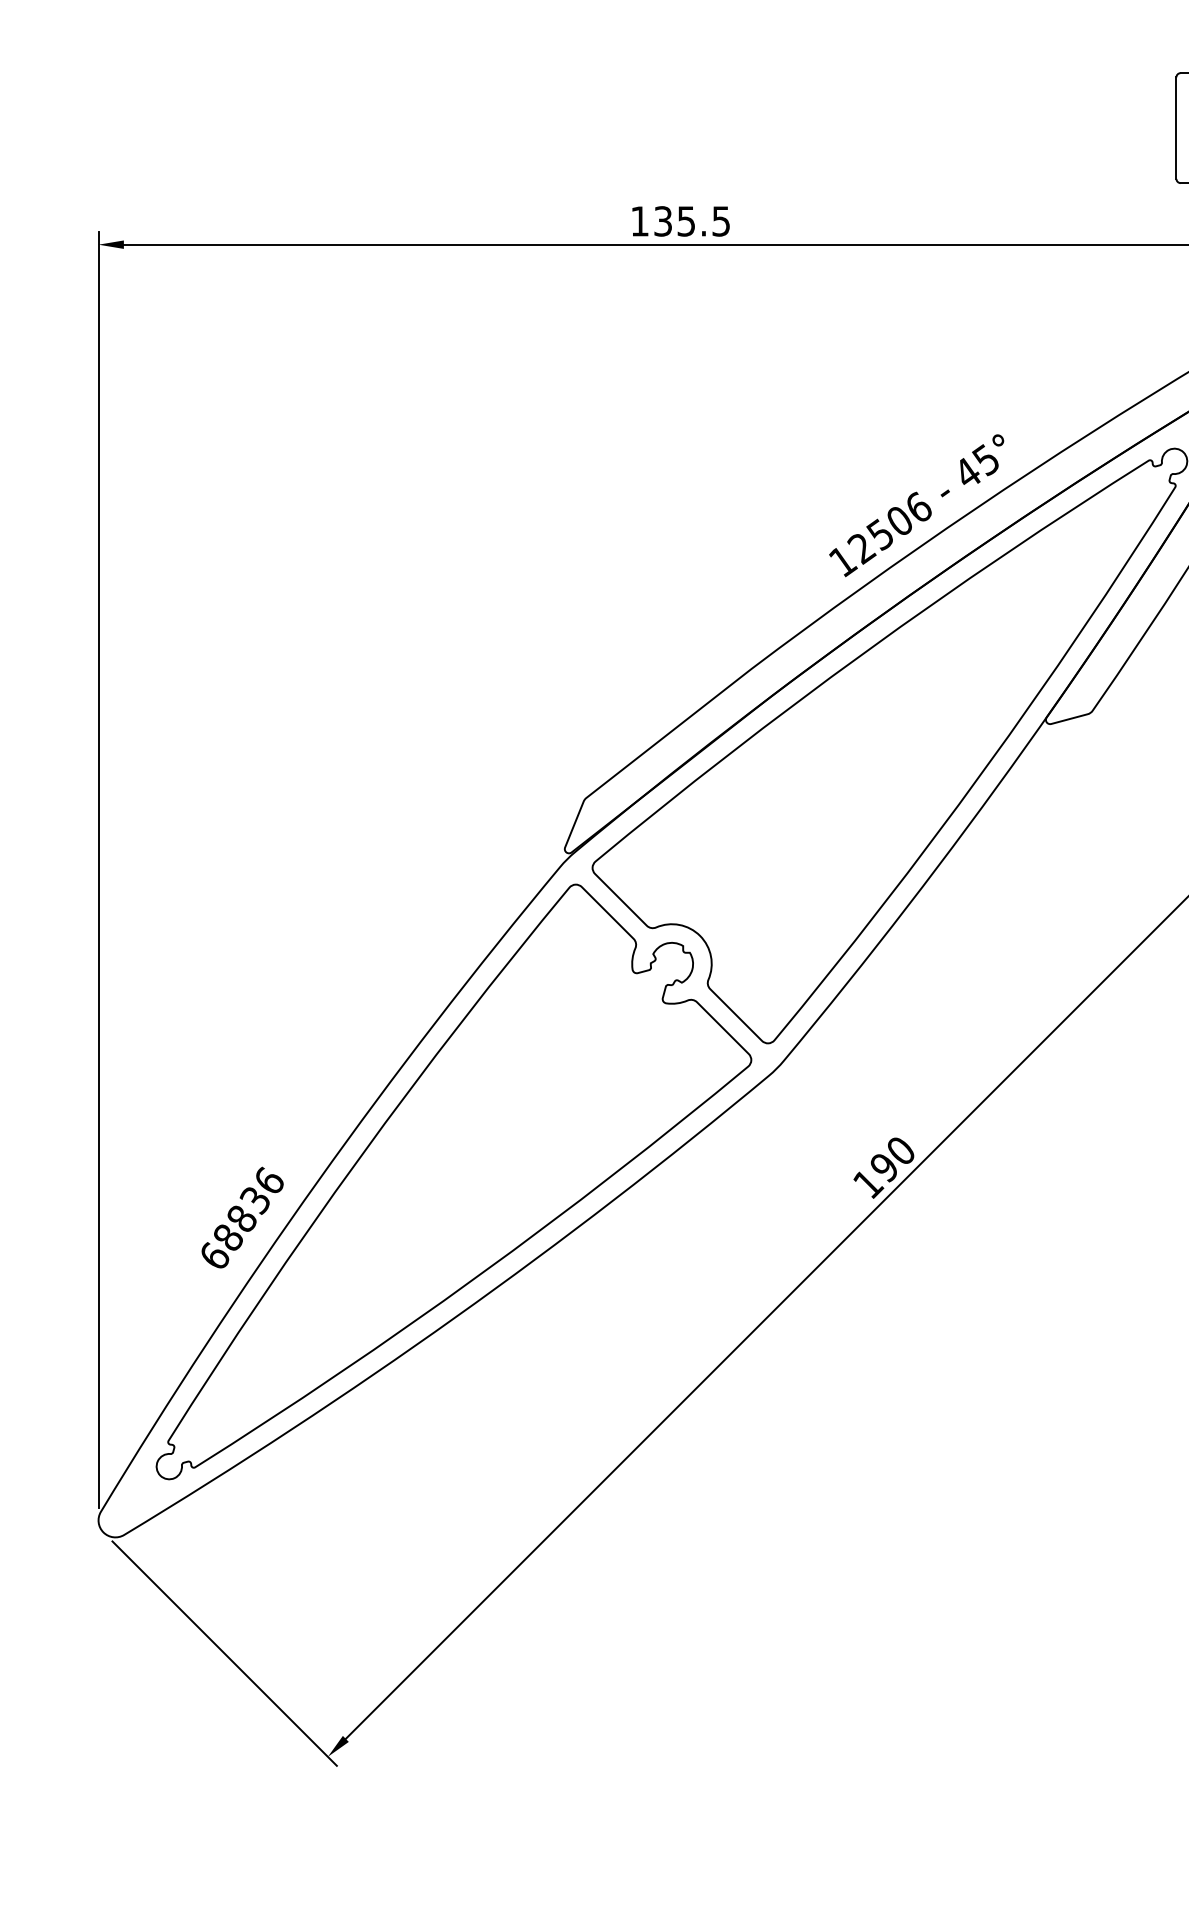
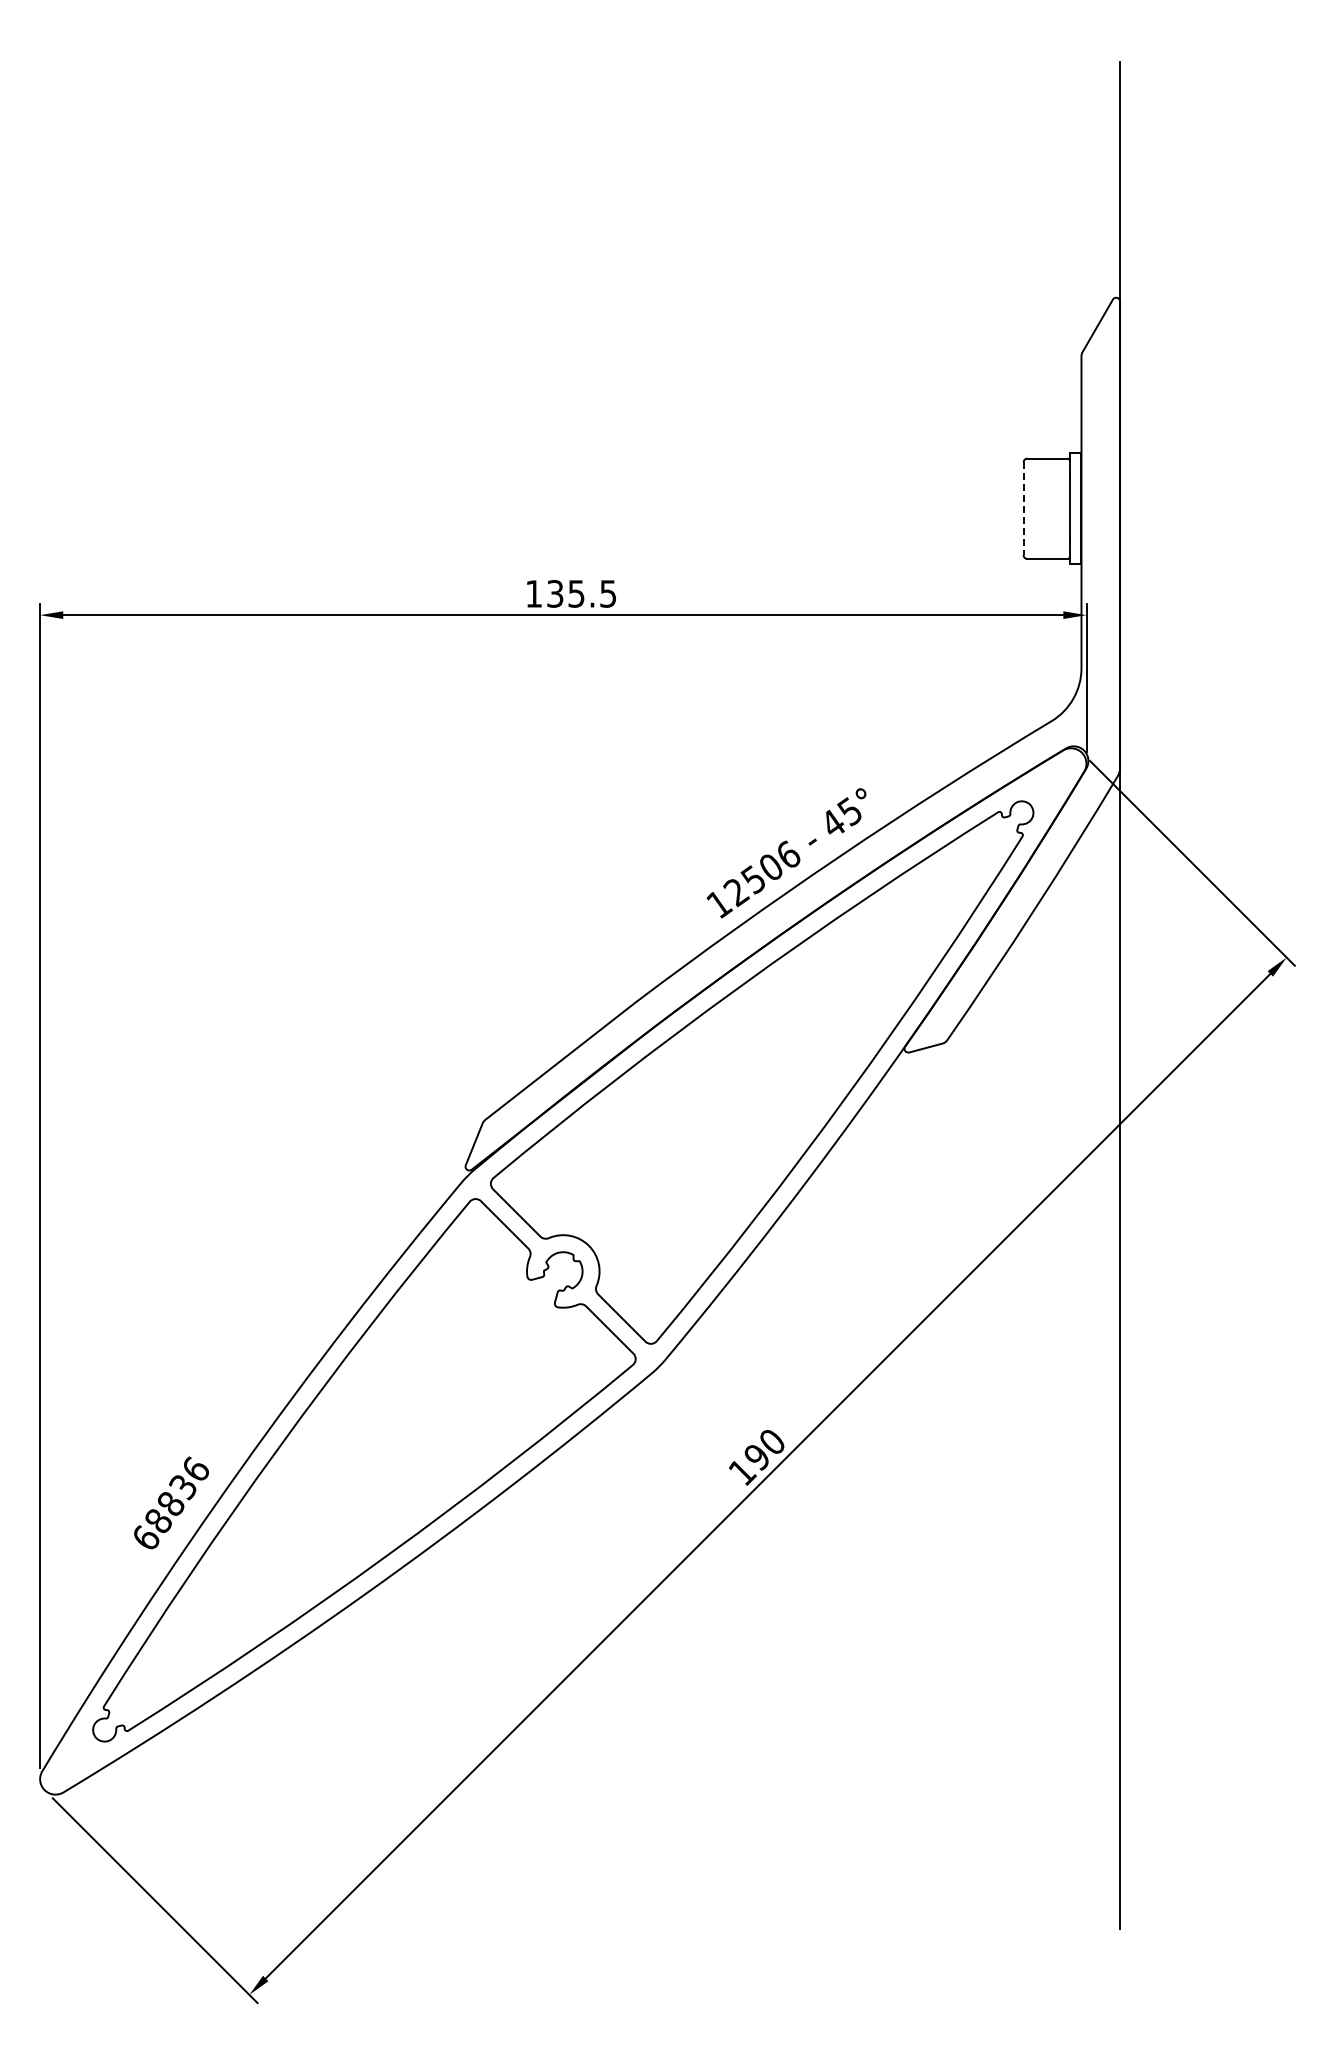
line: (1176, 128) -> (1023, 509), solid -> dashed

